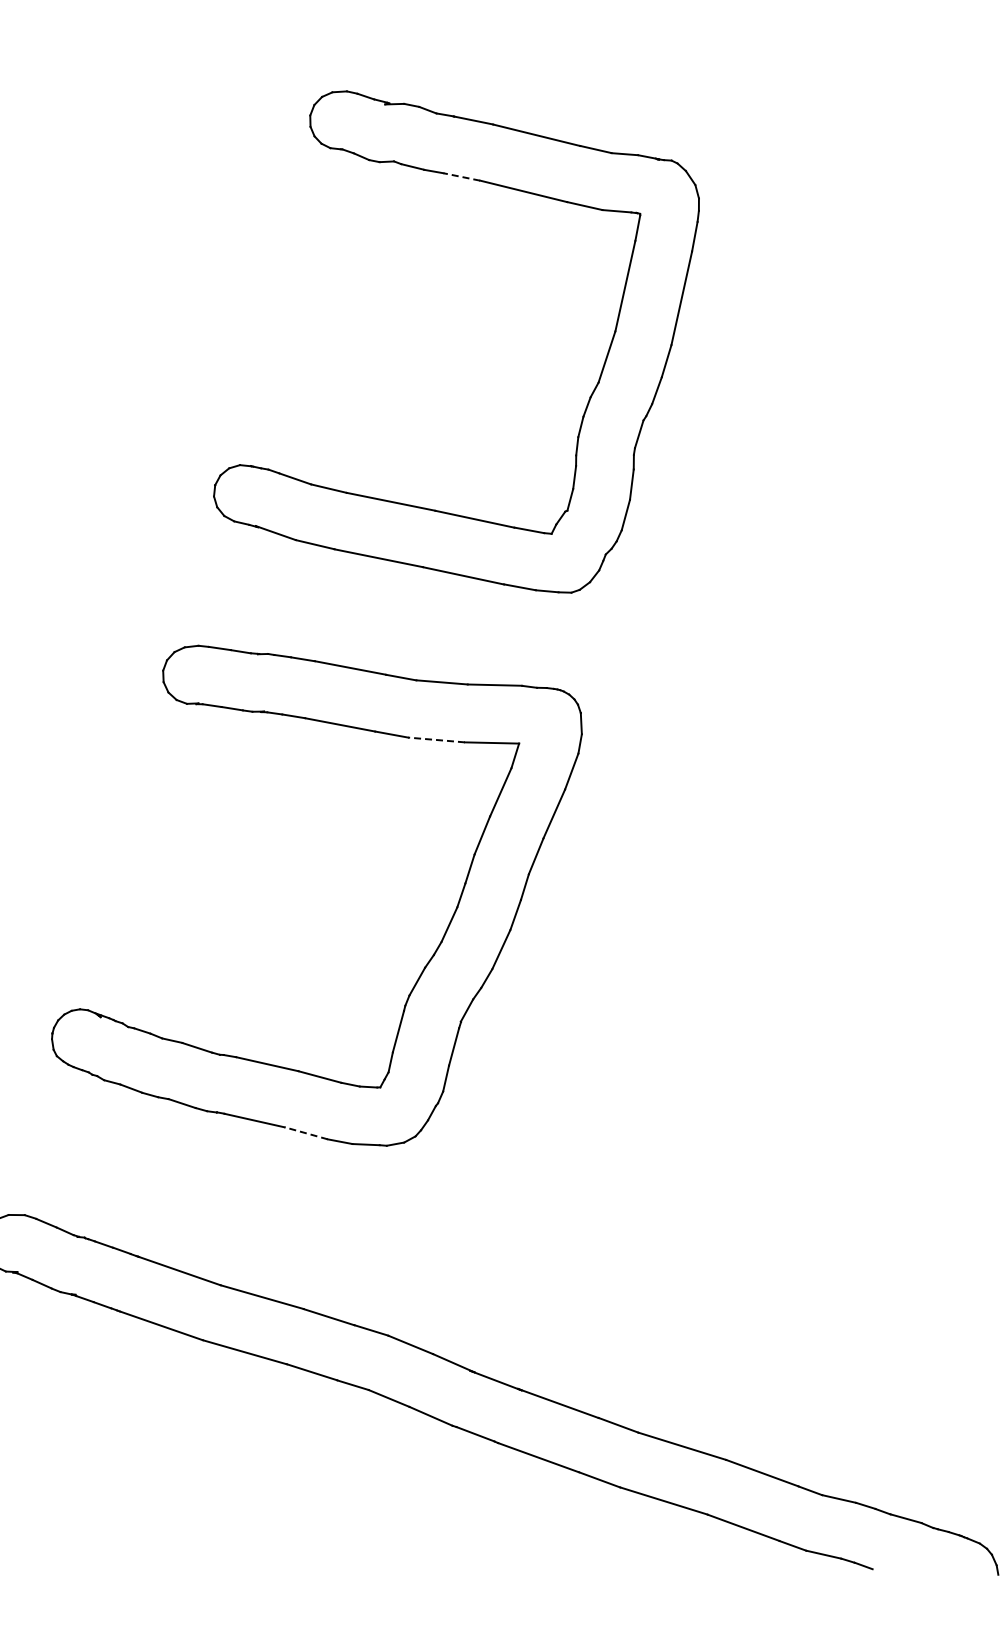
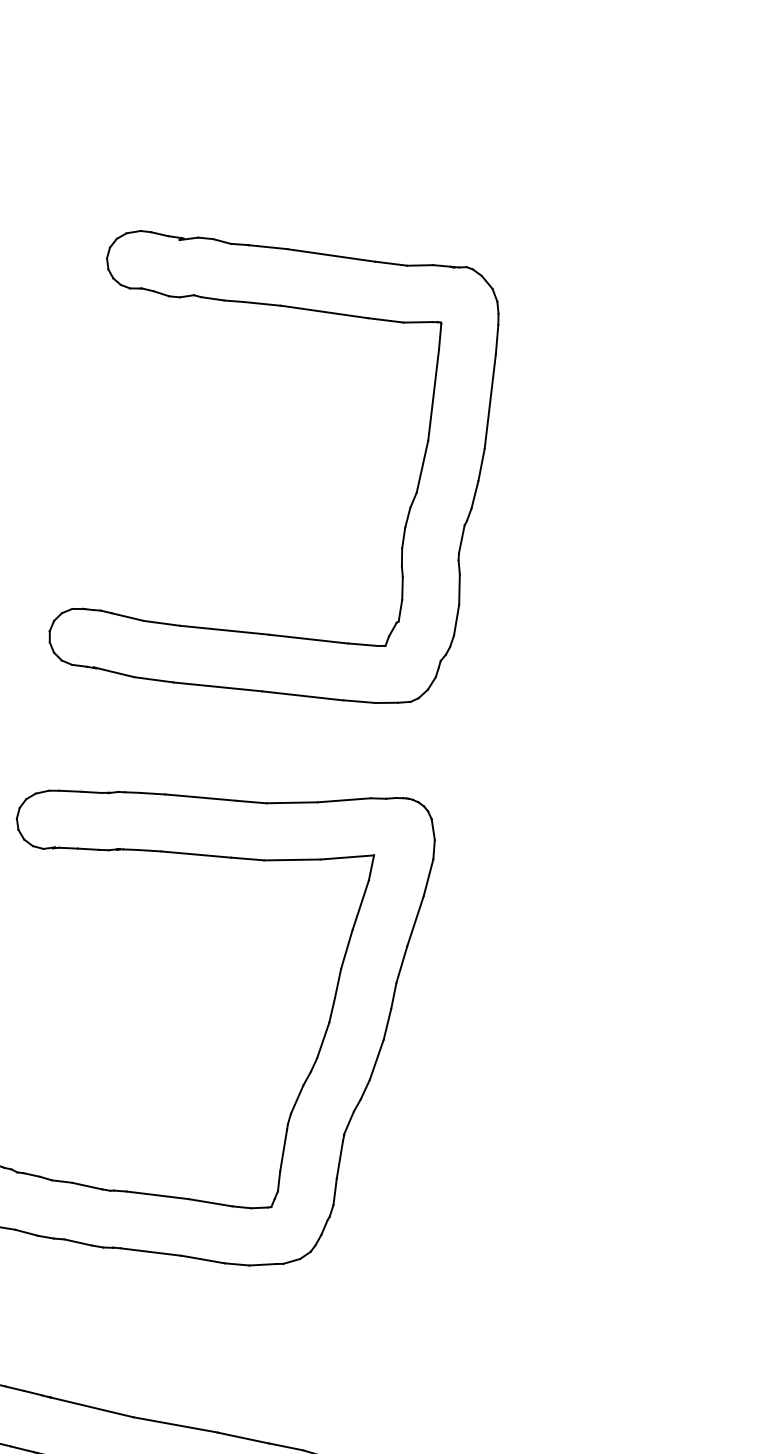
line: (461, 176) -> (261, 303), dashed -> solid
line: (436, 739) -> (292, 859), dashed -> solid
line: (306, 1133) -> (203, 1259), dashed -> solid

